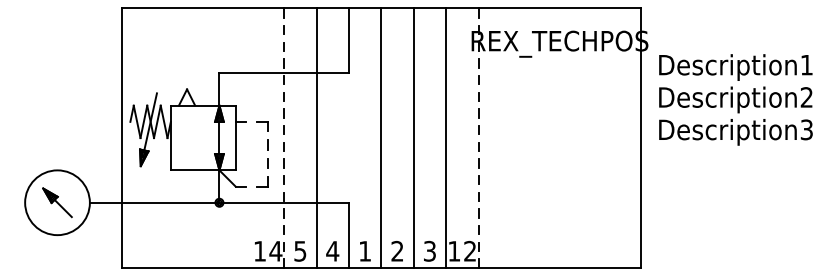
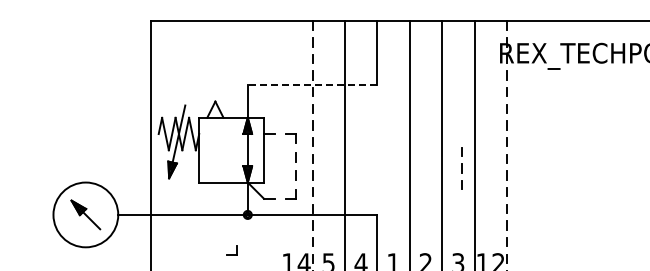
line: (284, 73) -> (312, 85), solid -> dashed
line: (433, 156) -> (461, 168), added
part: (203, 237) -> (231, 249), added

